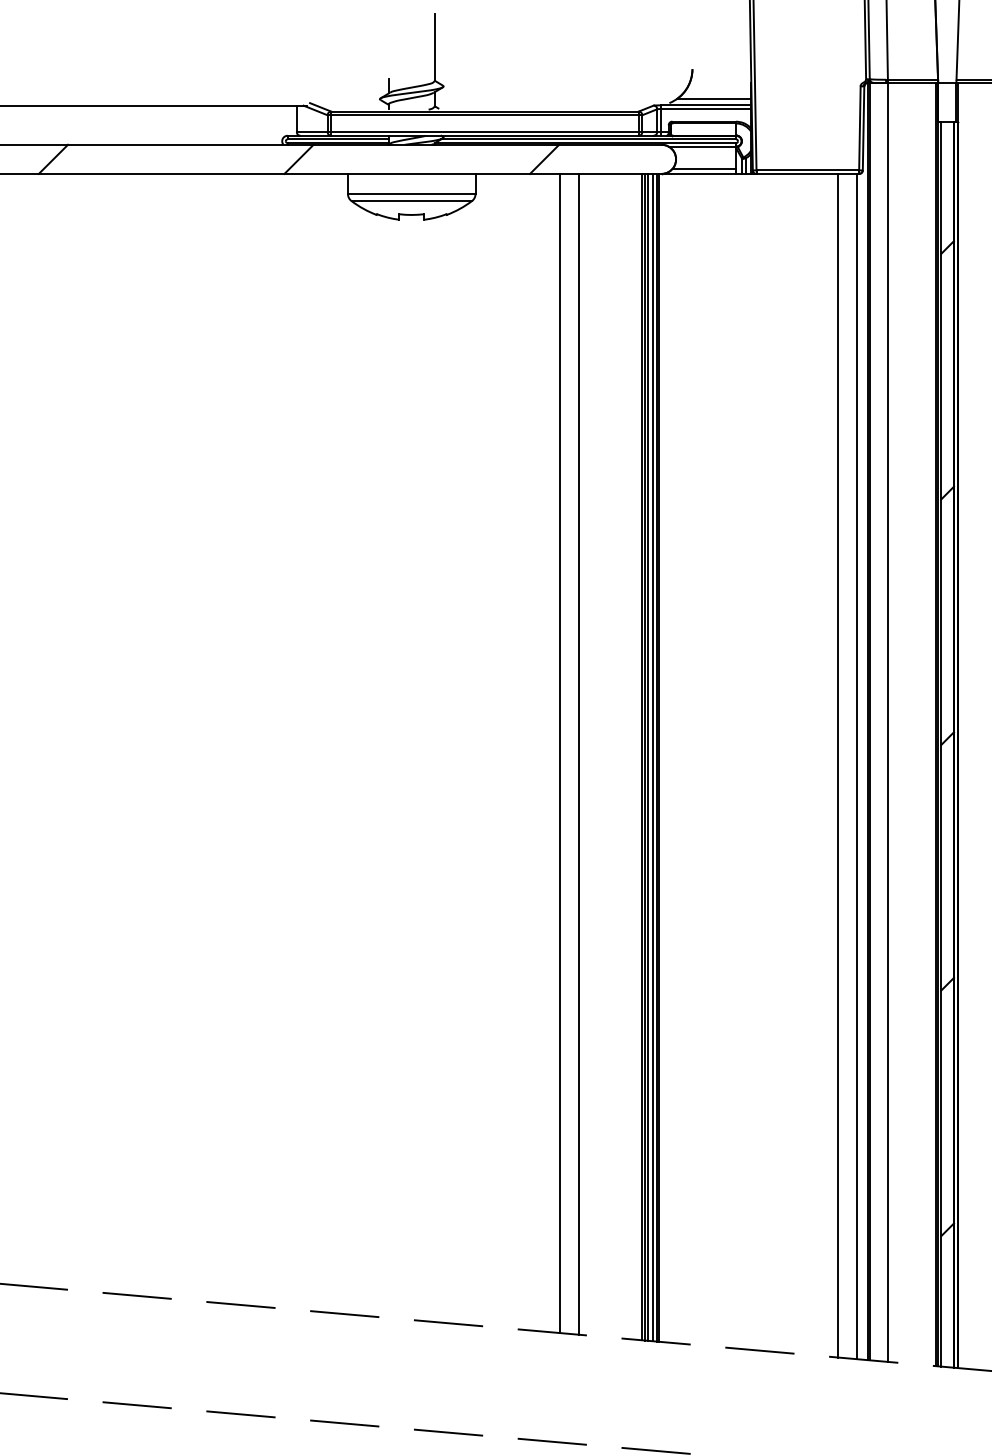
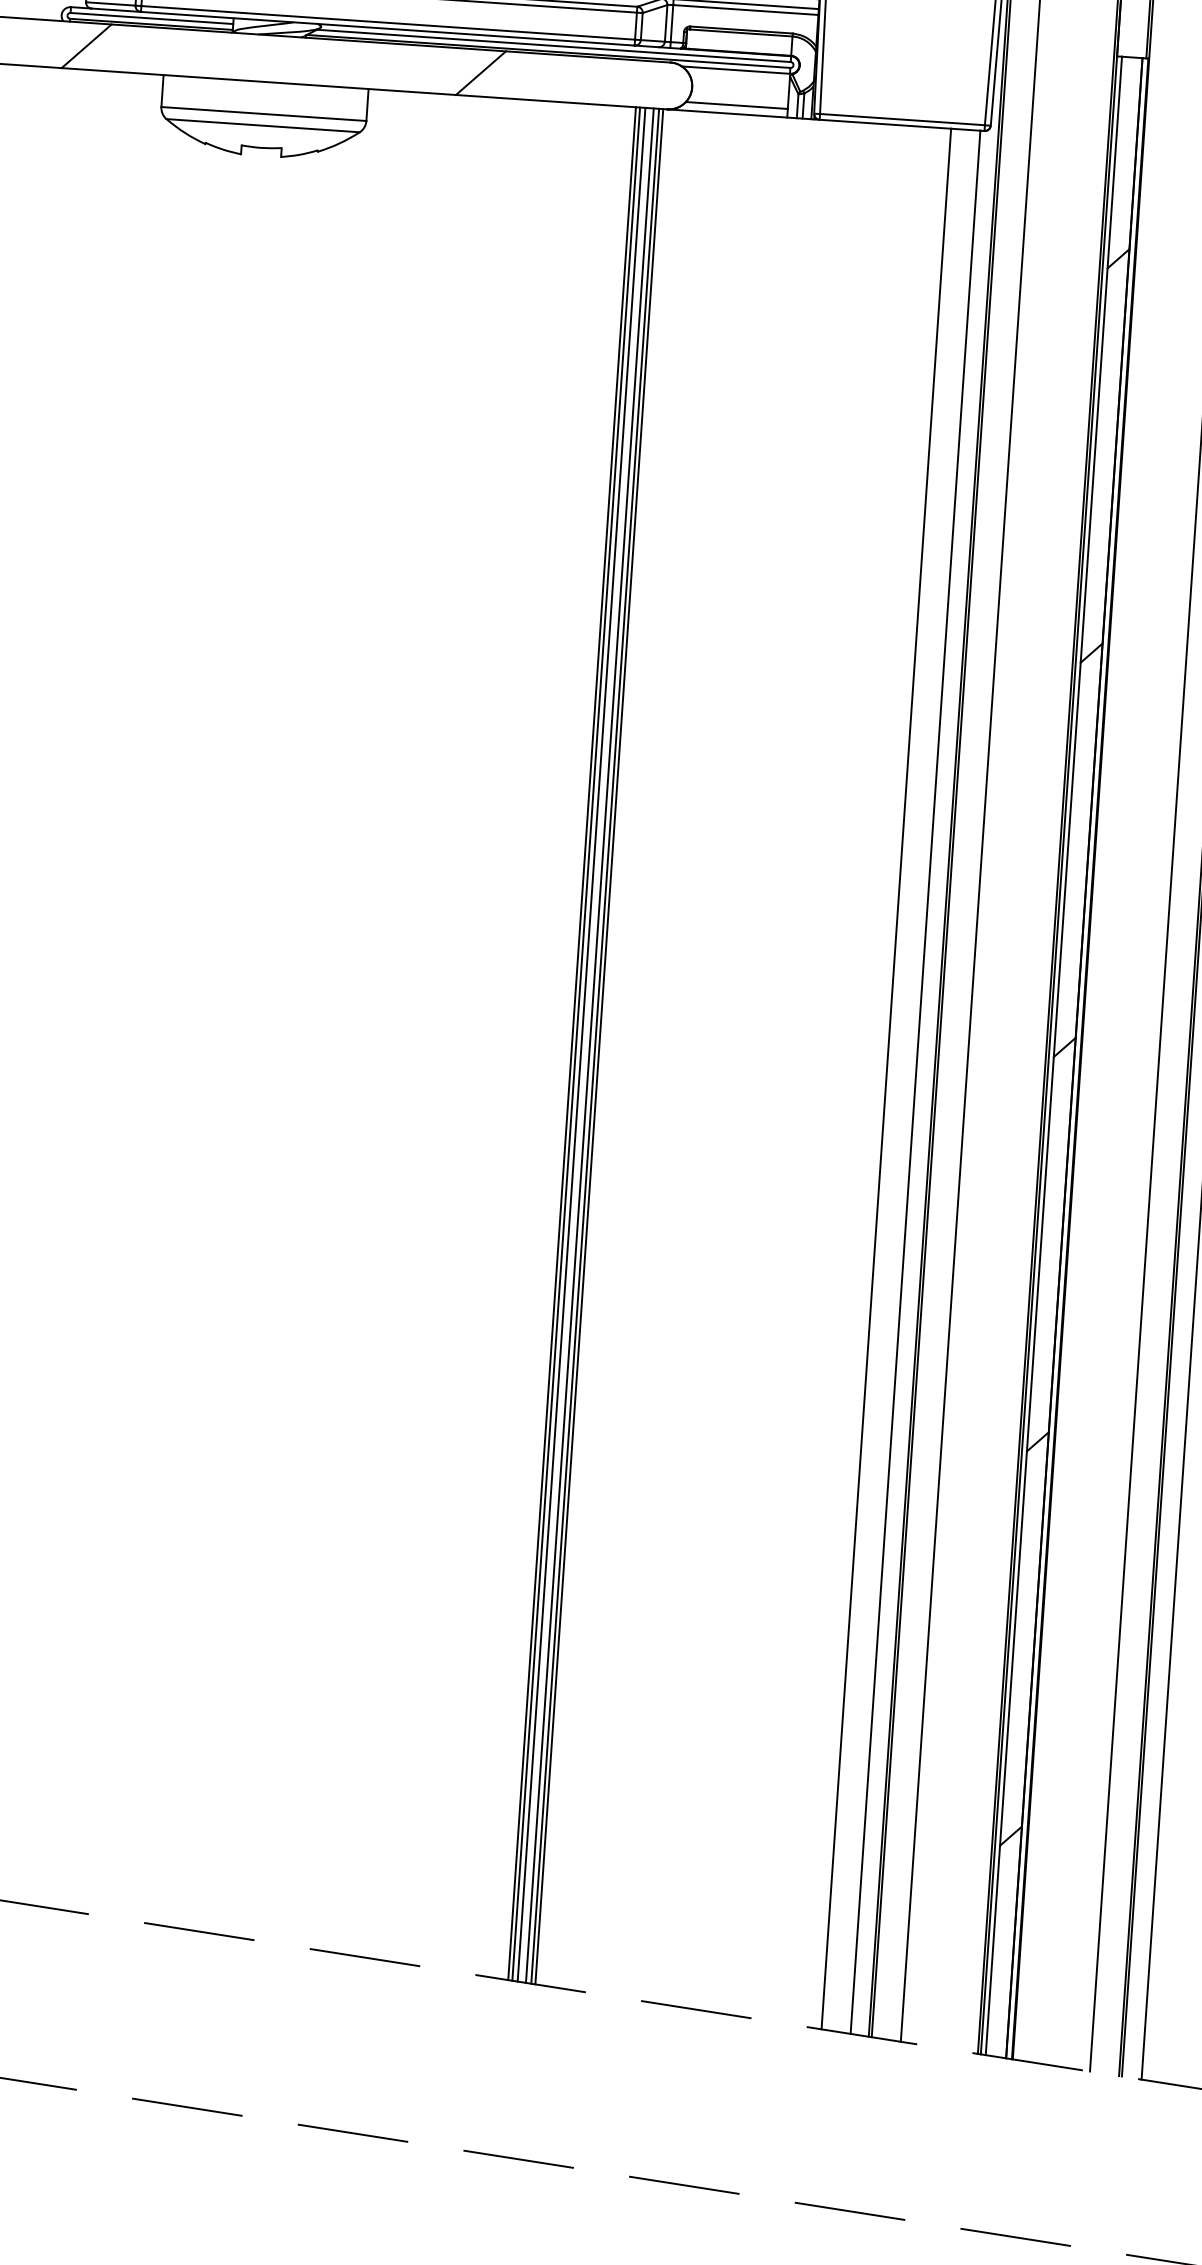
line: (560, 753) -> (441, 1028), removed
line: (578, 753) -> (470, 1030), removed

